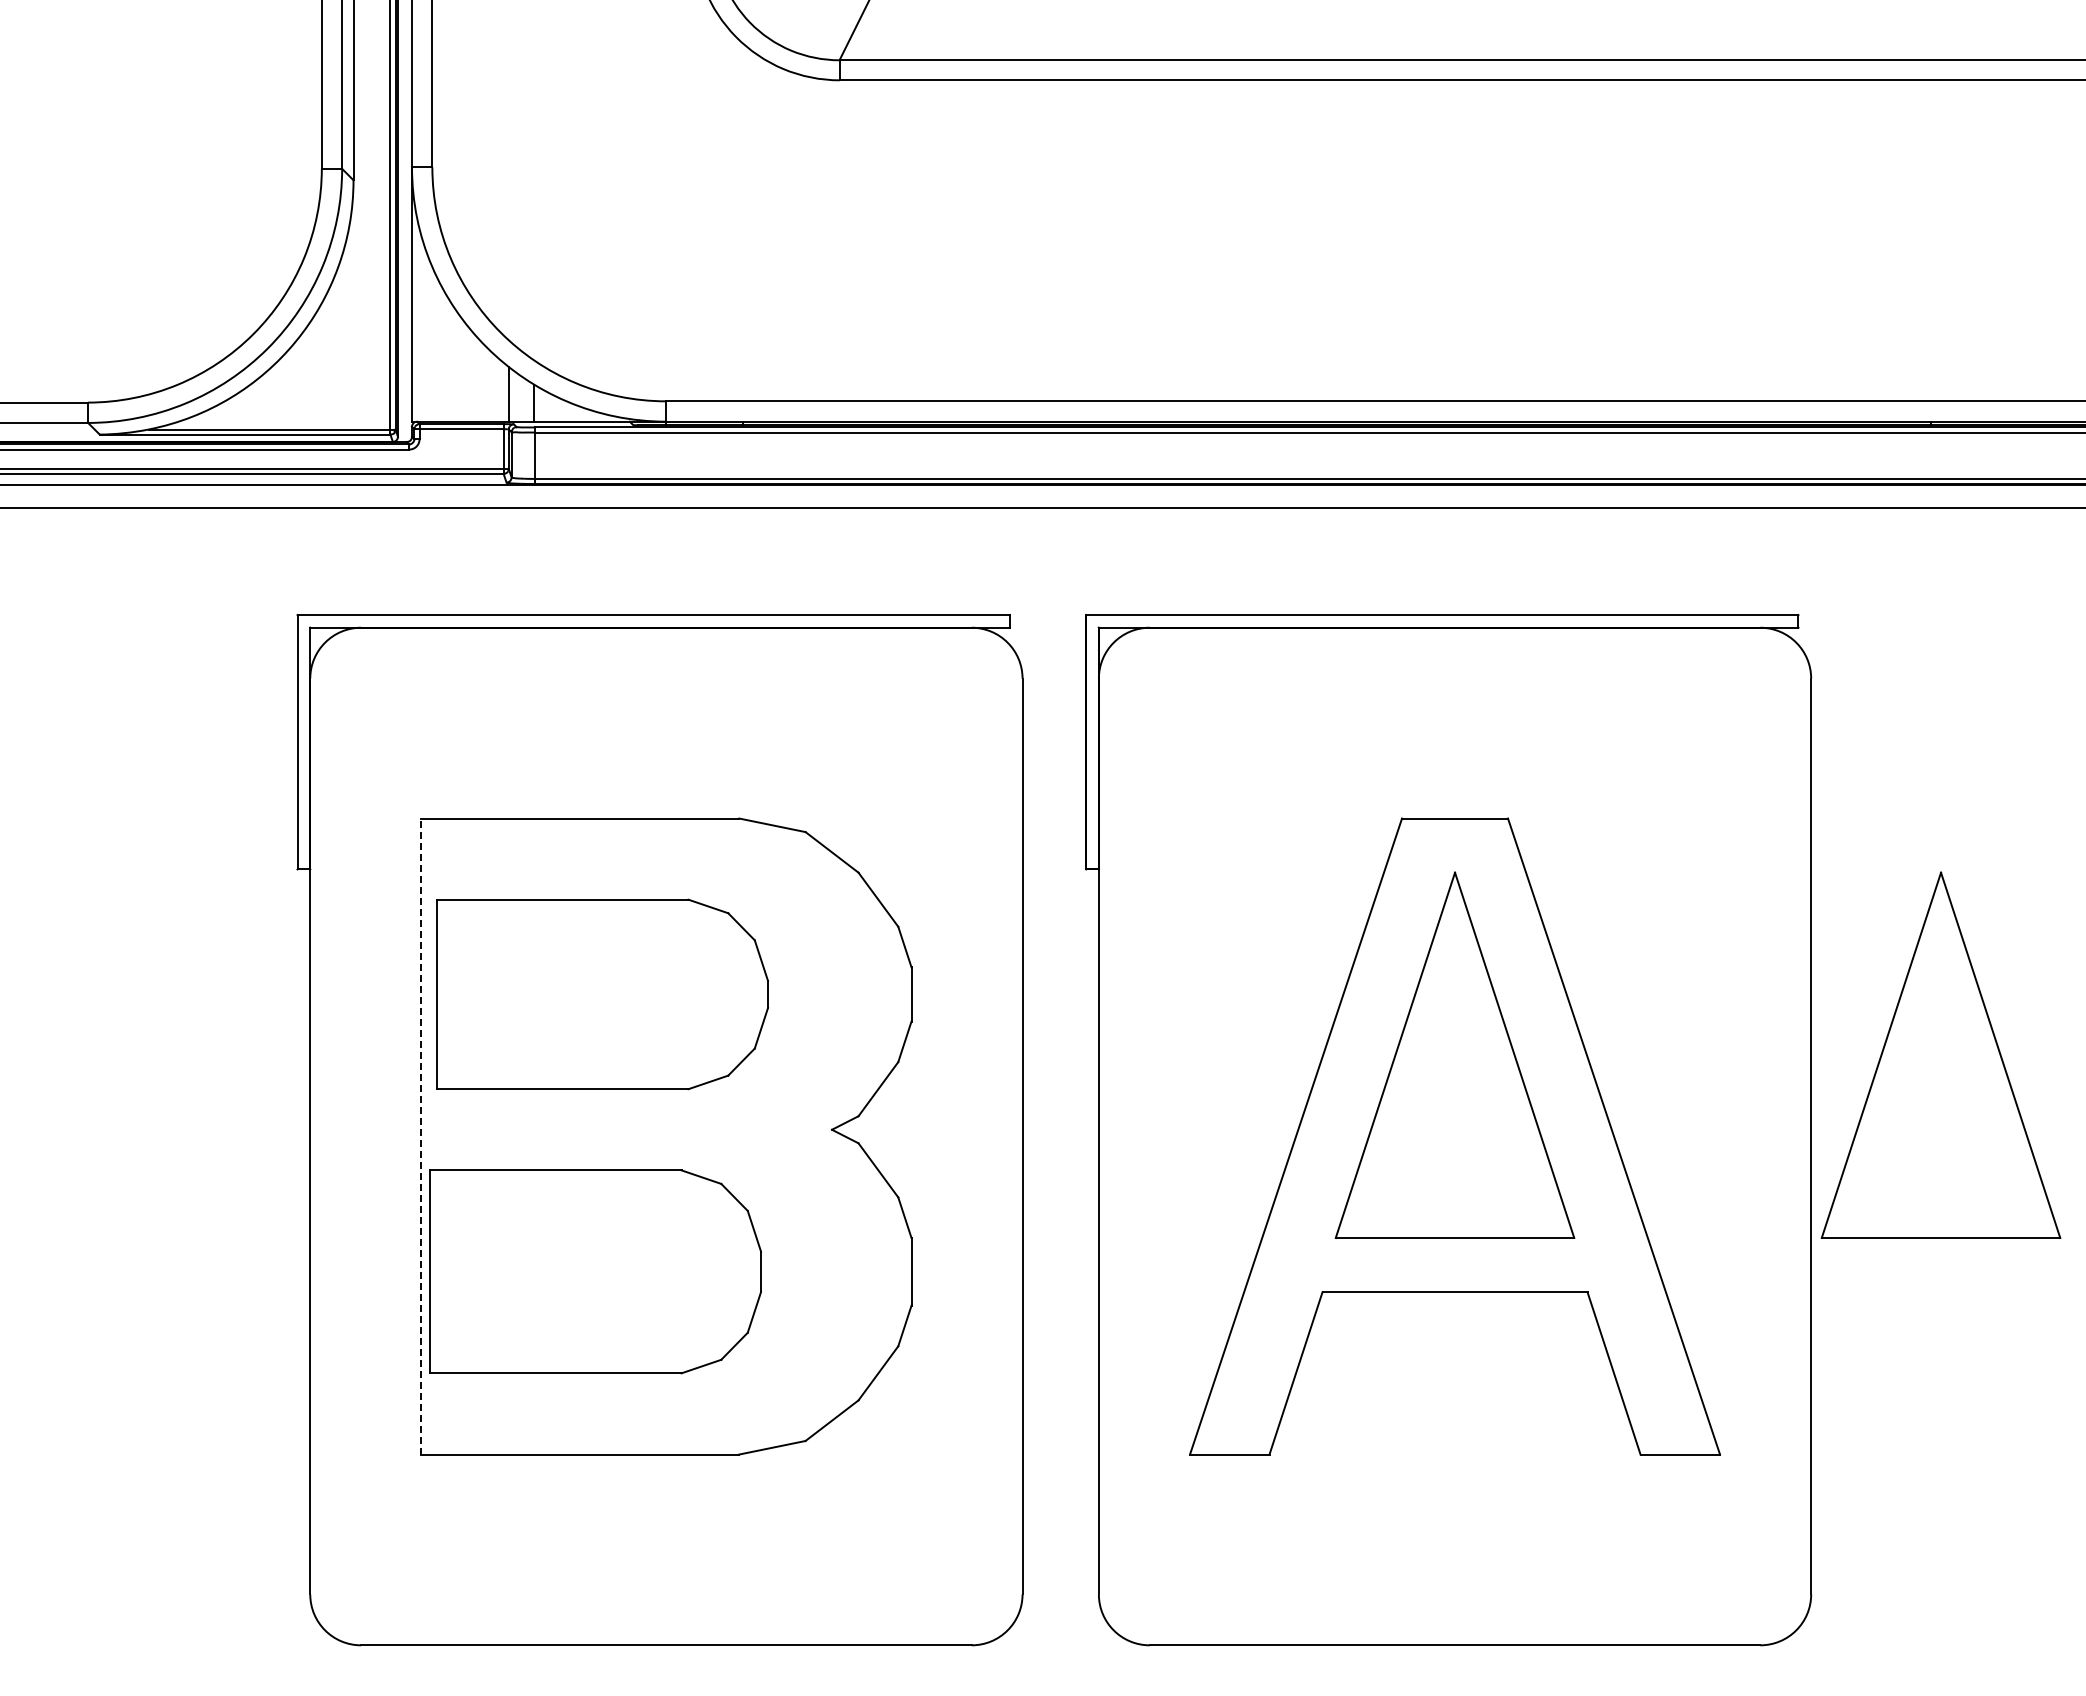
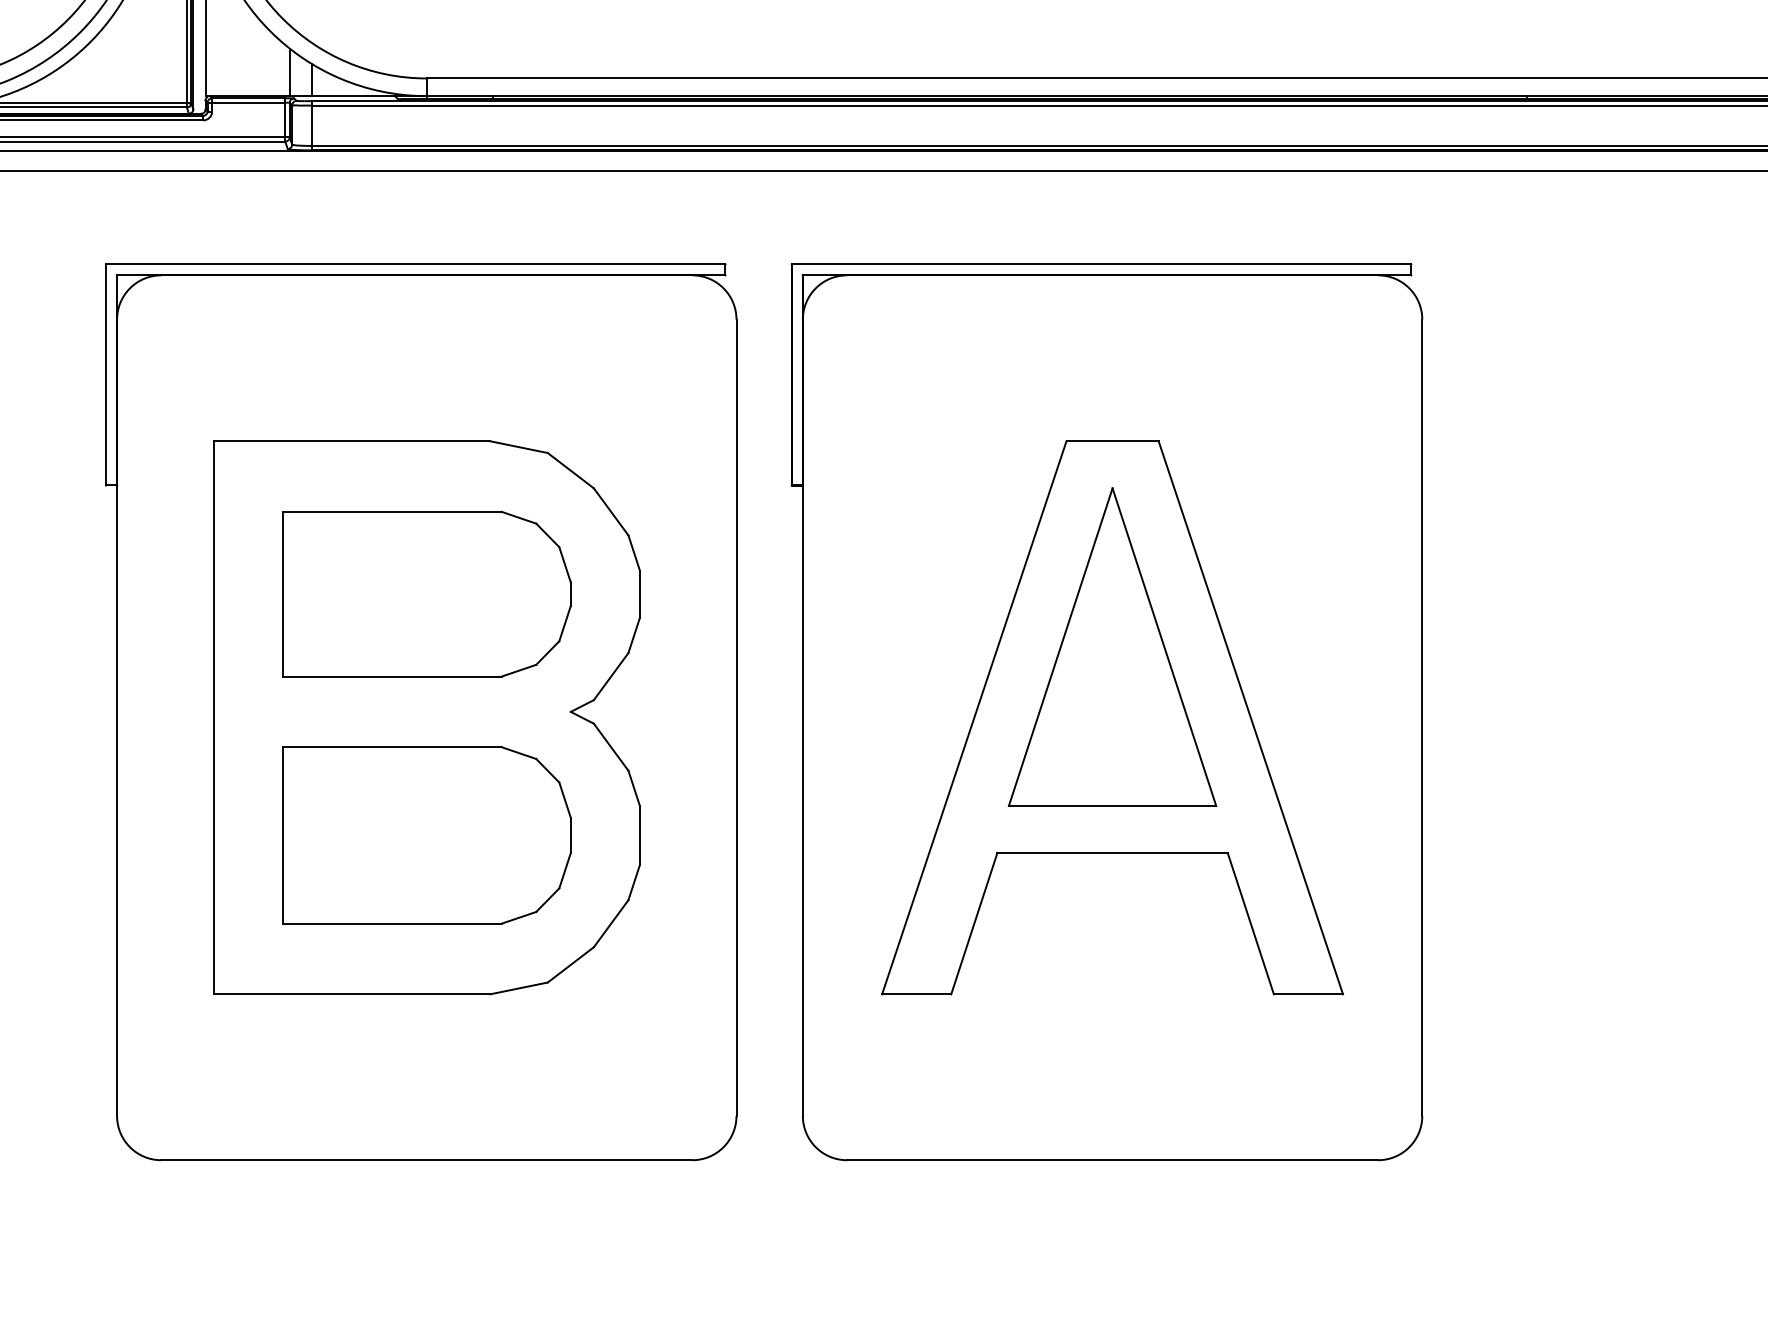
part: (602, 994) -> (426, 594), moved
part: (1940, 1054) -> (1534, 646), removed
line: (421, 1136) -> (213, 717), dashed -> solid
part: (595, 1271) -> (426, 835), moved

